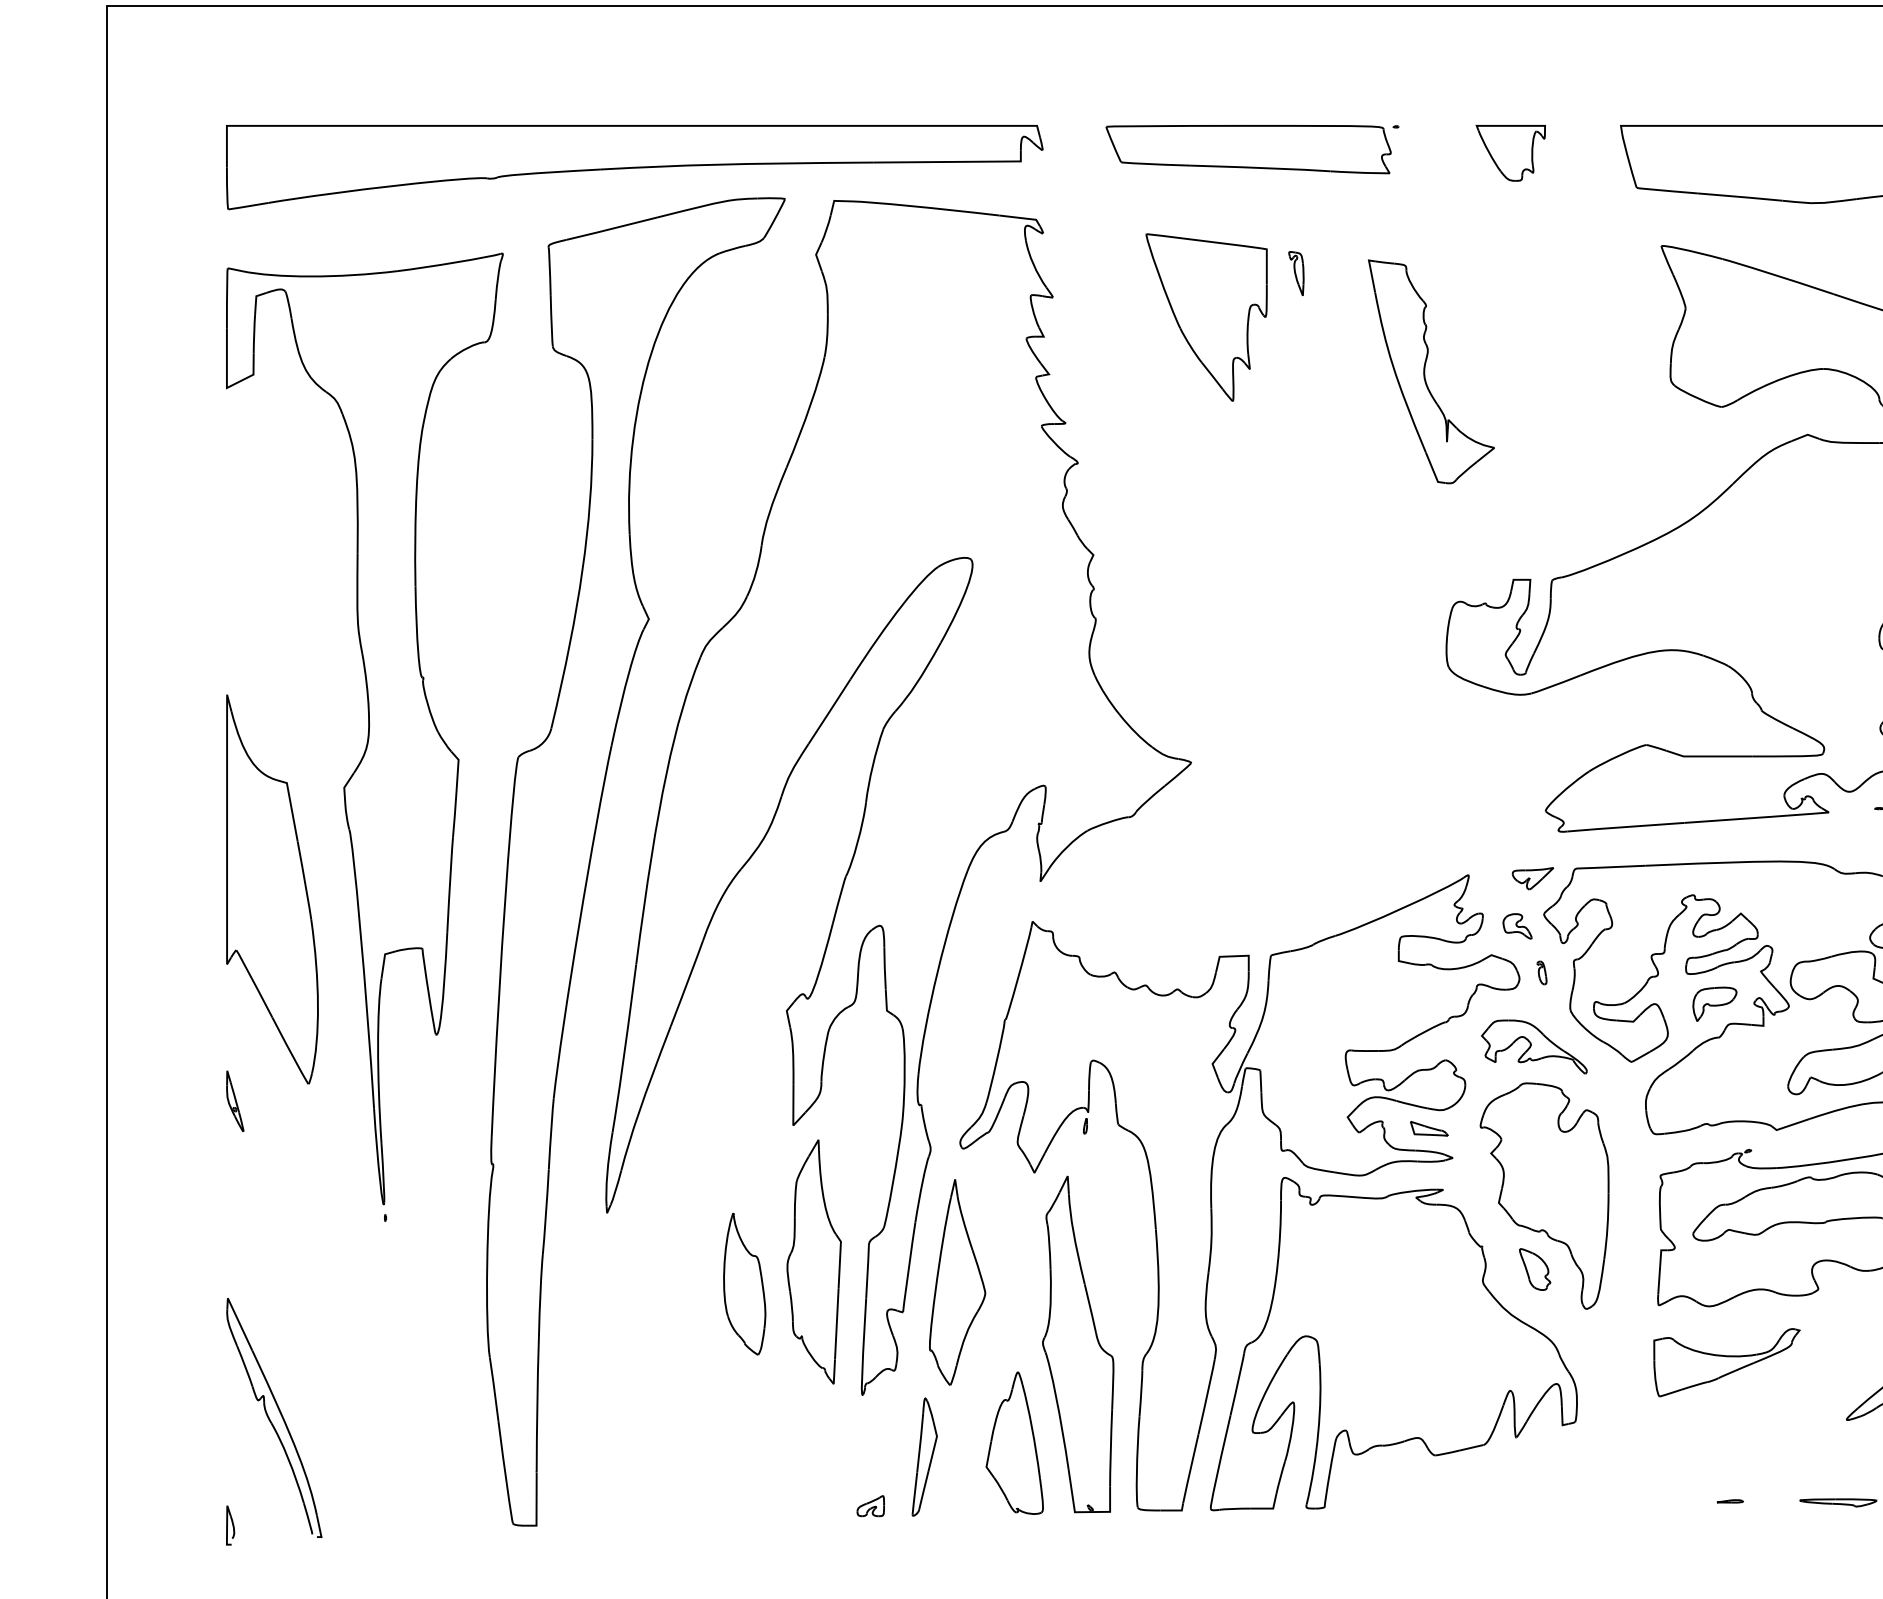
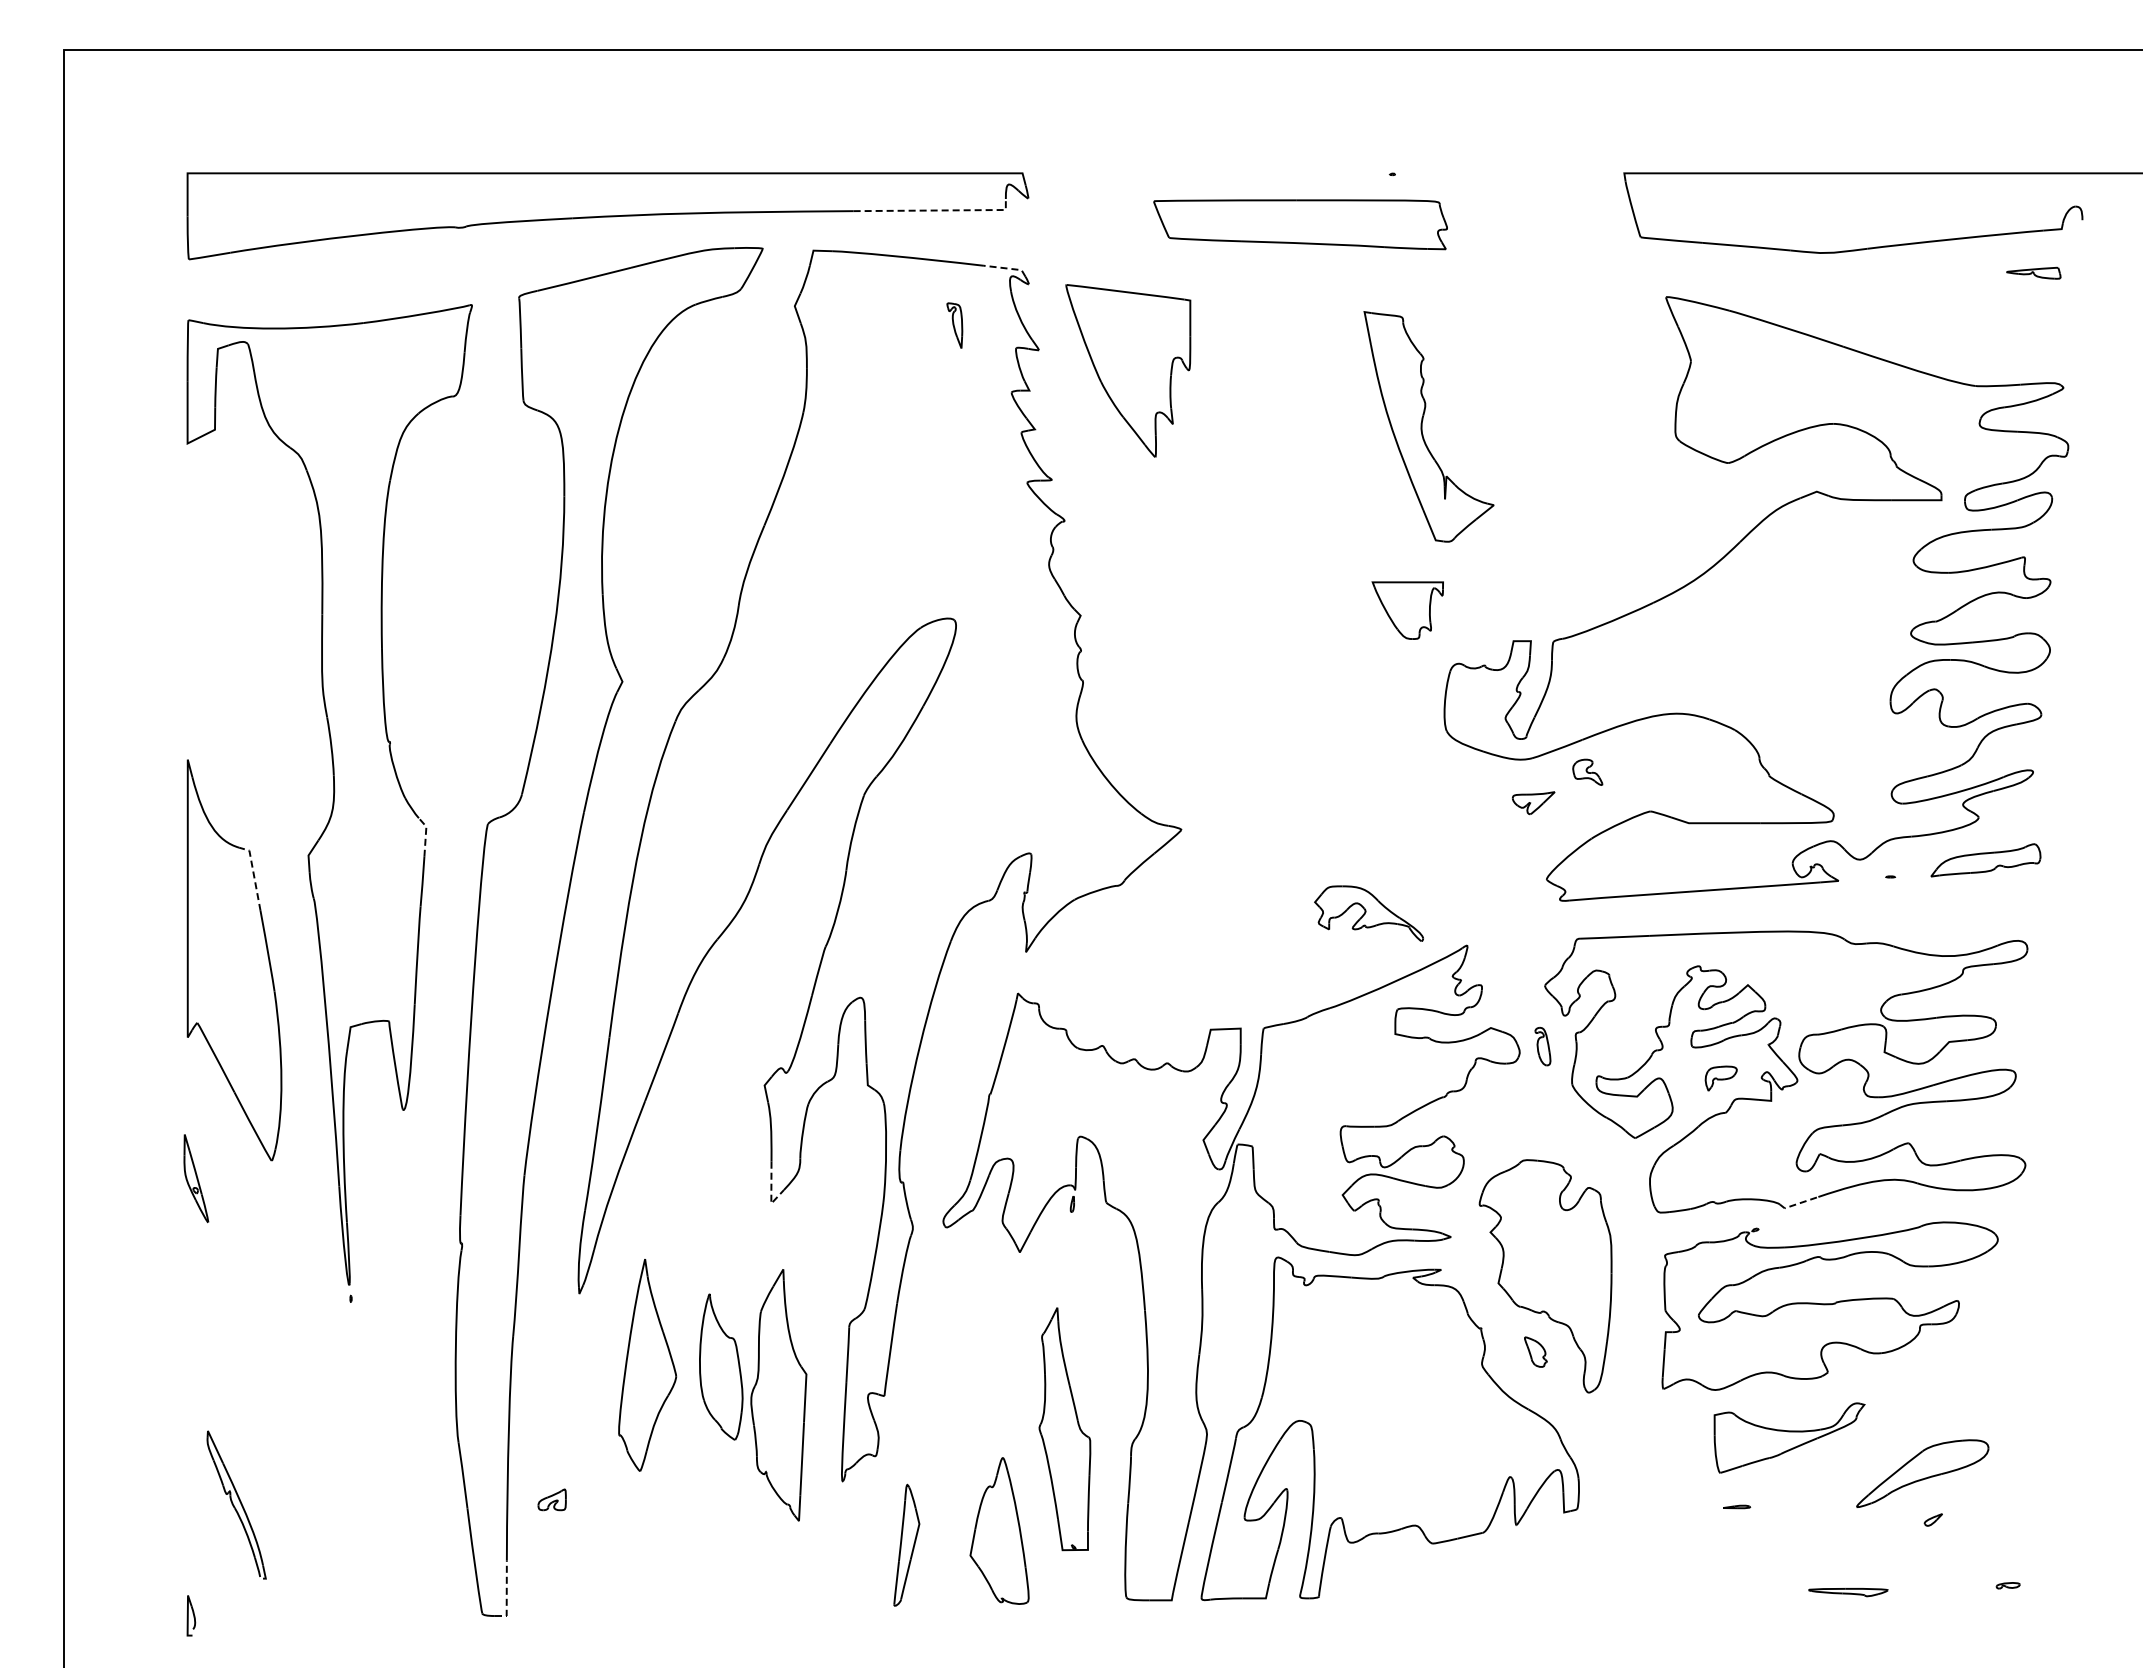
part: (1248, 149) -> (1300, 224), moved
part: (1510, 153) -> (1407, 610), moved
line: (953, 161) -> (936, 210), solid -> dashed
line: (1022, 218) -> (1007, 268), solid -> dashed
part: (1296, 273) -> (954, 325), moved
part: (1206, 317) -> (1128, 370), moved
line: (457, 768) -> (425, 835), solid -> dashed
line: (290, 806) -> (253, 874), solid -> dashed
part: (1532, 878) -> (1533, 803), moved
part: (1517, 925) -> (1587, 771), moved
part: (1541, 972) -> (1542, 1045), size x1.6
part: (1715, 1004) -> (1721, 1078), size x0.7
part: (1533, 1046) -> (1368, 913), moved
part: (234, 1101) -> (195, 1178), size x1.4
line: (793, 1114) -> (771, 1192), solid -> dashed
line: (1788, 1125) -> (1797, 1203), solid -> dashed
part: (1429, 1129) -> (1426, 1207), removed
part: (813, 1262) -> (778, 1395), moved
part: (1534, 1270) -> (1535, 1352), size x0.7
part: (957, 1282) -> (647, 1365), moved
part: (1077, 1343) -> (1064, 1428), size x0.7
part: (1726, 1362) -> (1789, 1437), moved
part: (274, 1417) -> (236, 1504), size x0.6
part: (1730, 1500) -> (1737, 1506), moved
line: (536, 1503) -> (506, 1593), solid -> dashed
part: (870, 1505) -> (551, 1499), moved

